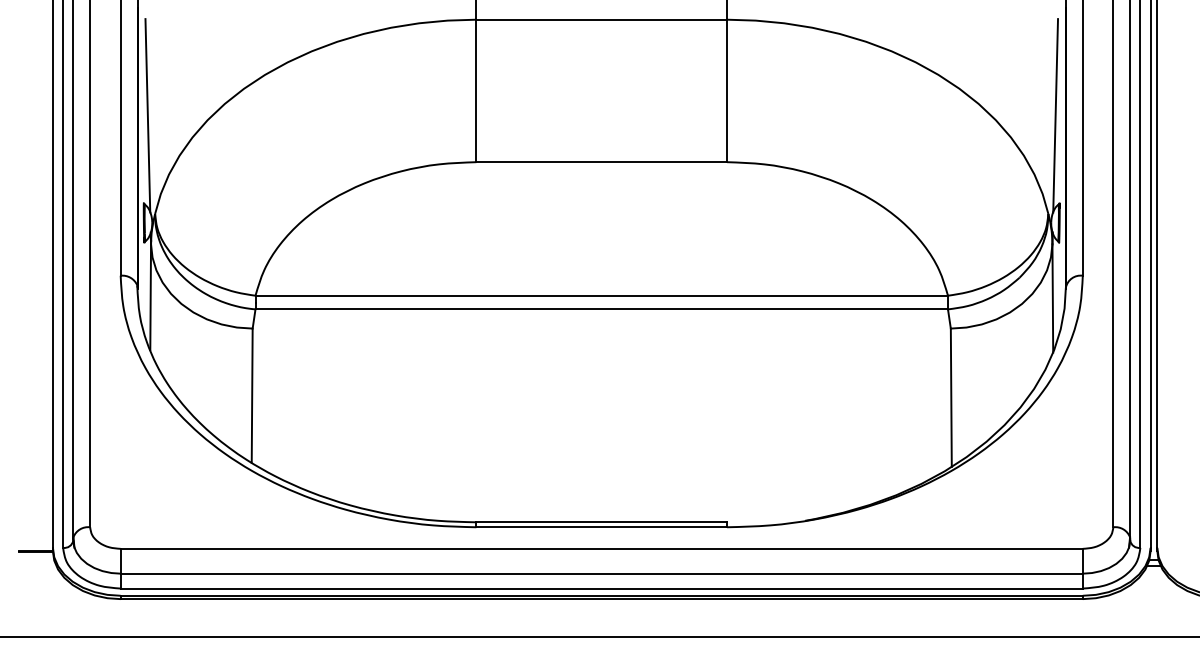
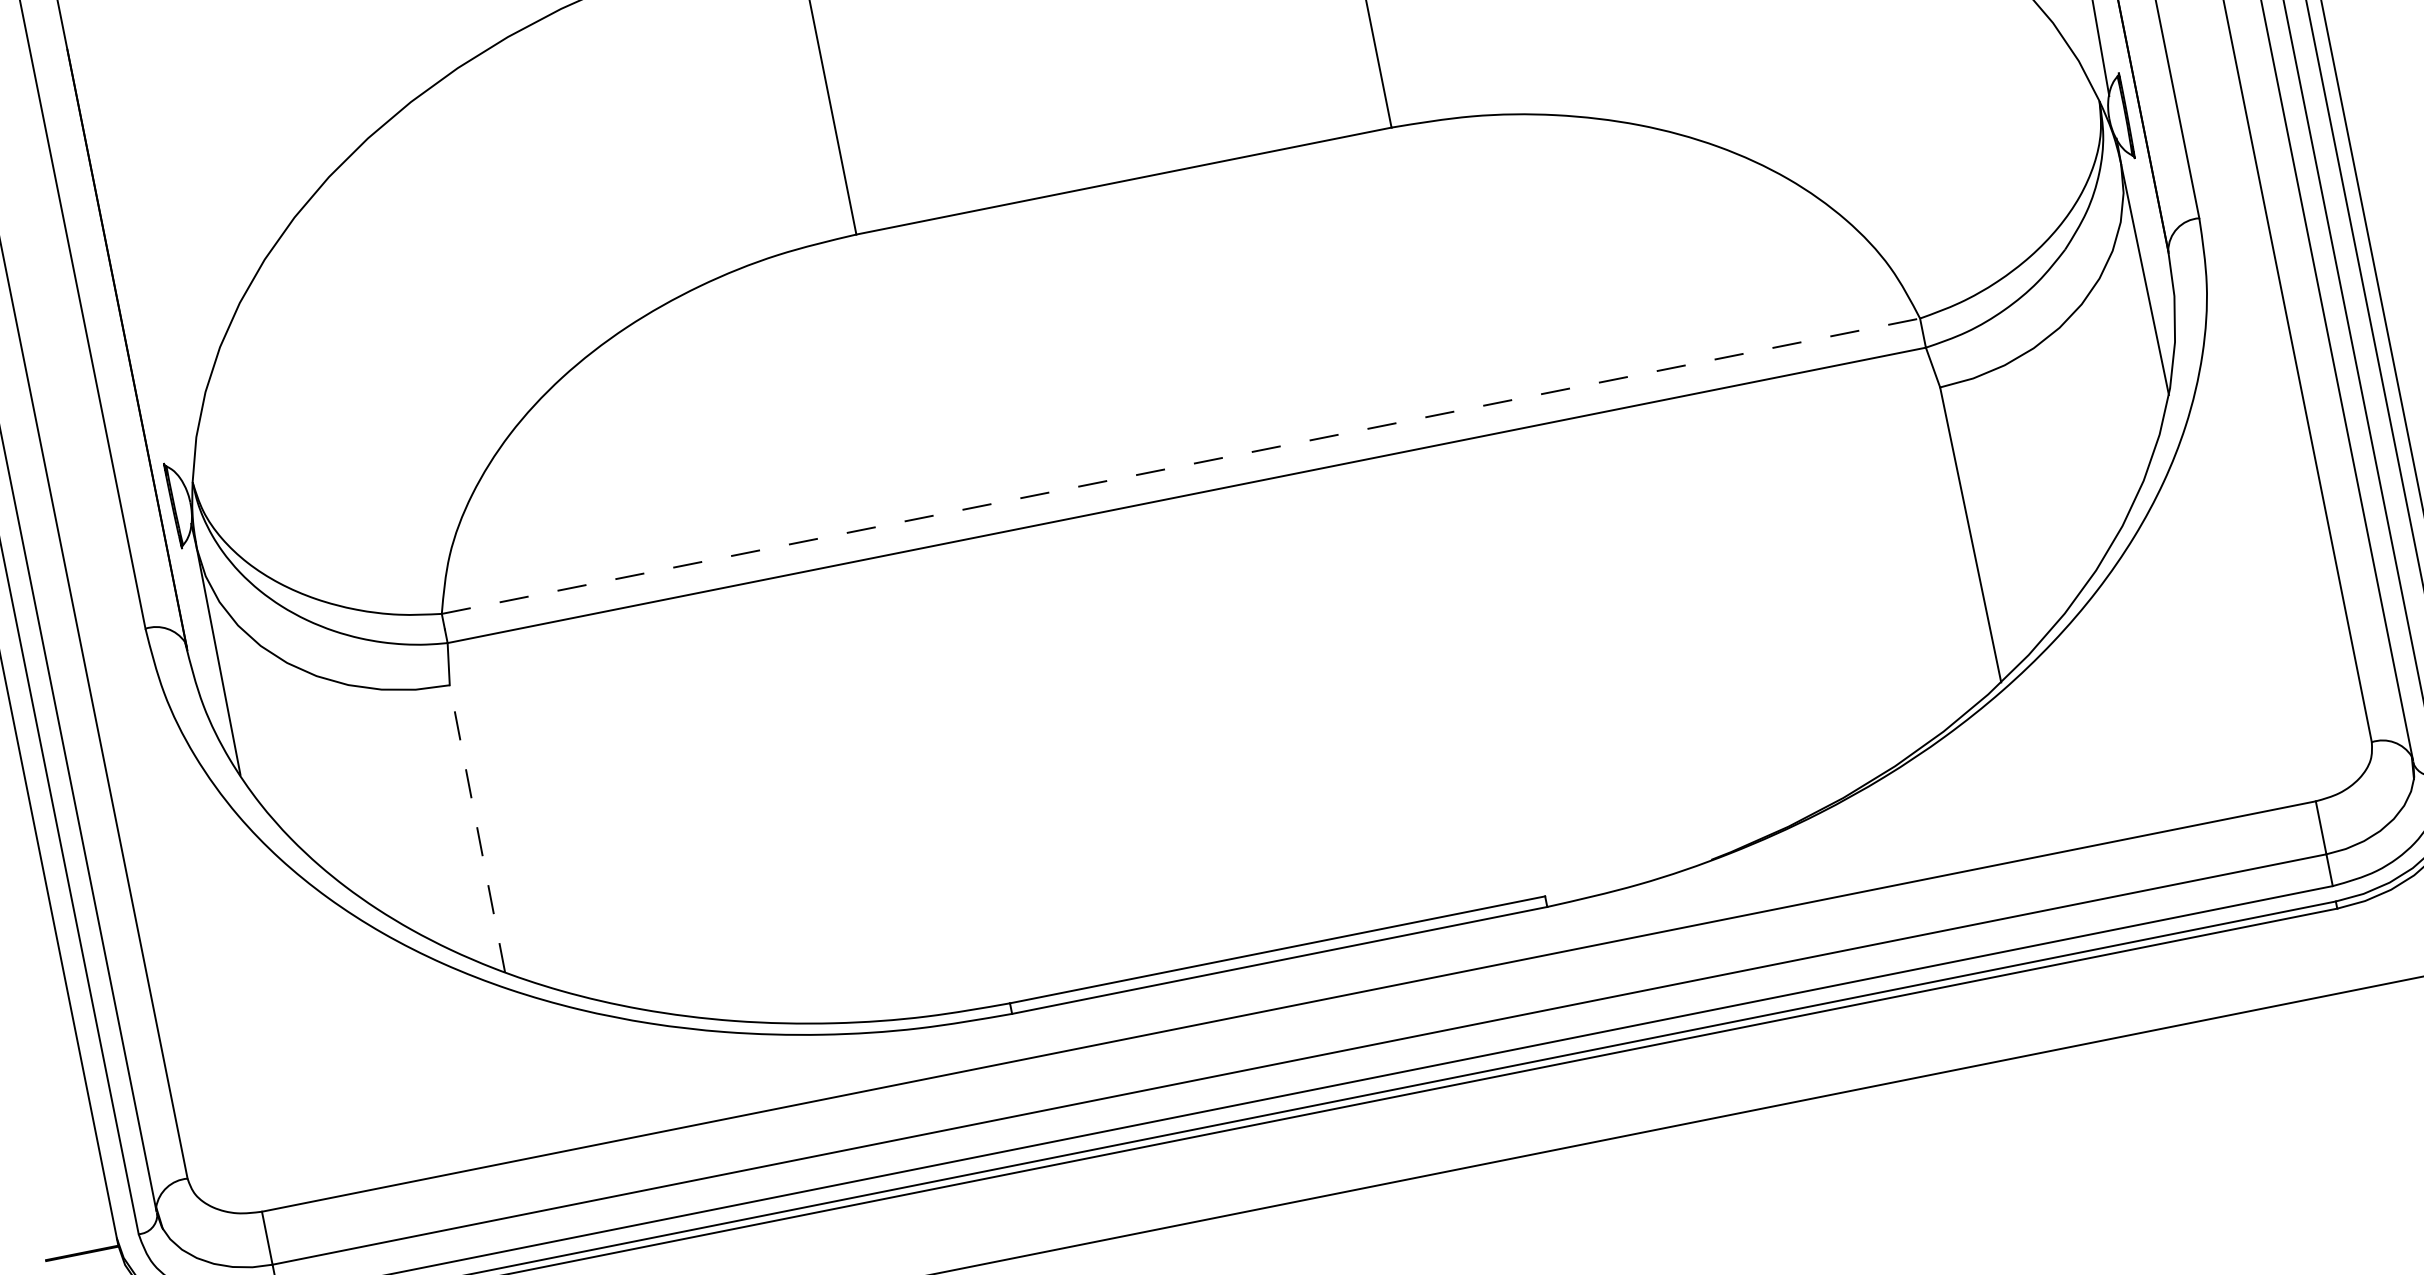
line: (147, 115) -> (134, 275), removed
line: (602, 295) -> (1182, 465), solid -> dashed
line: (252, 395) -> (477, 828), solid -> dashed

